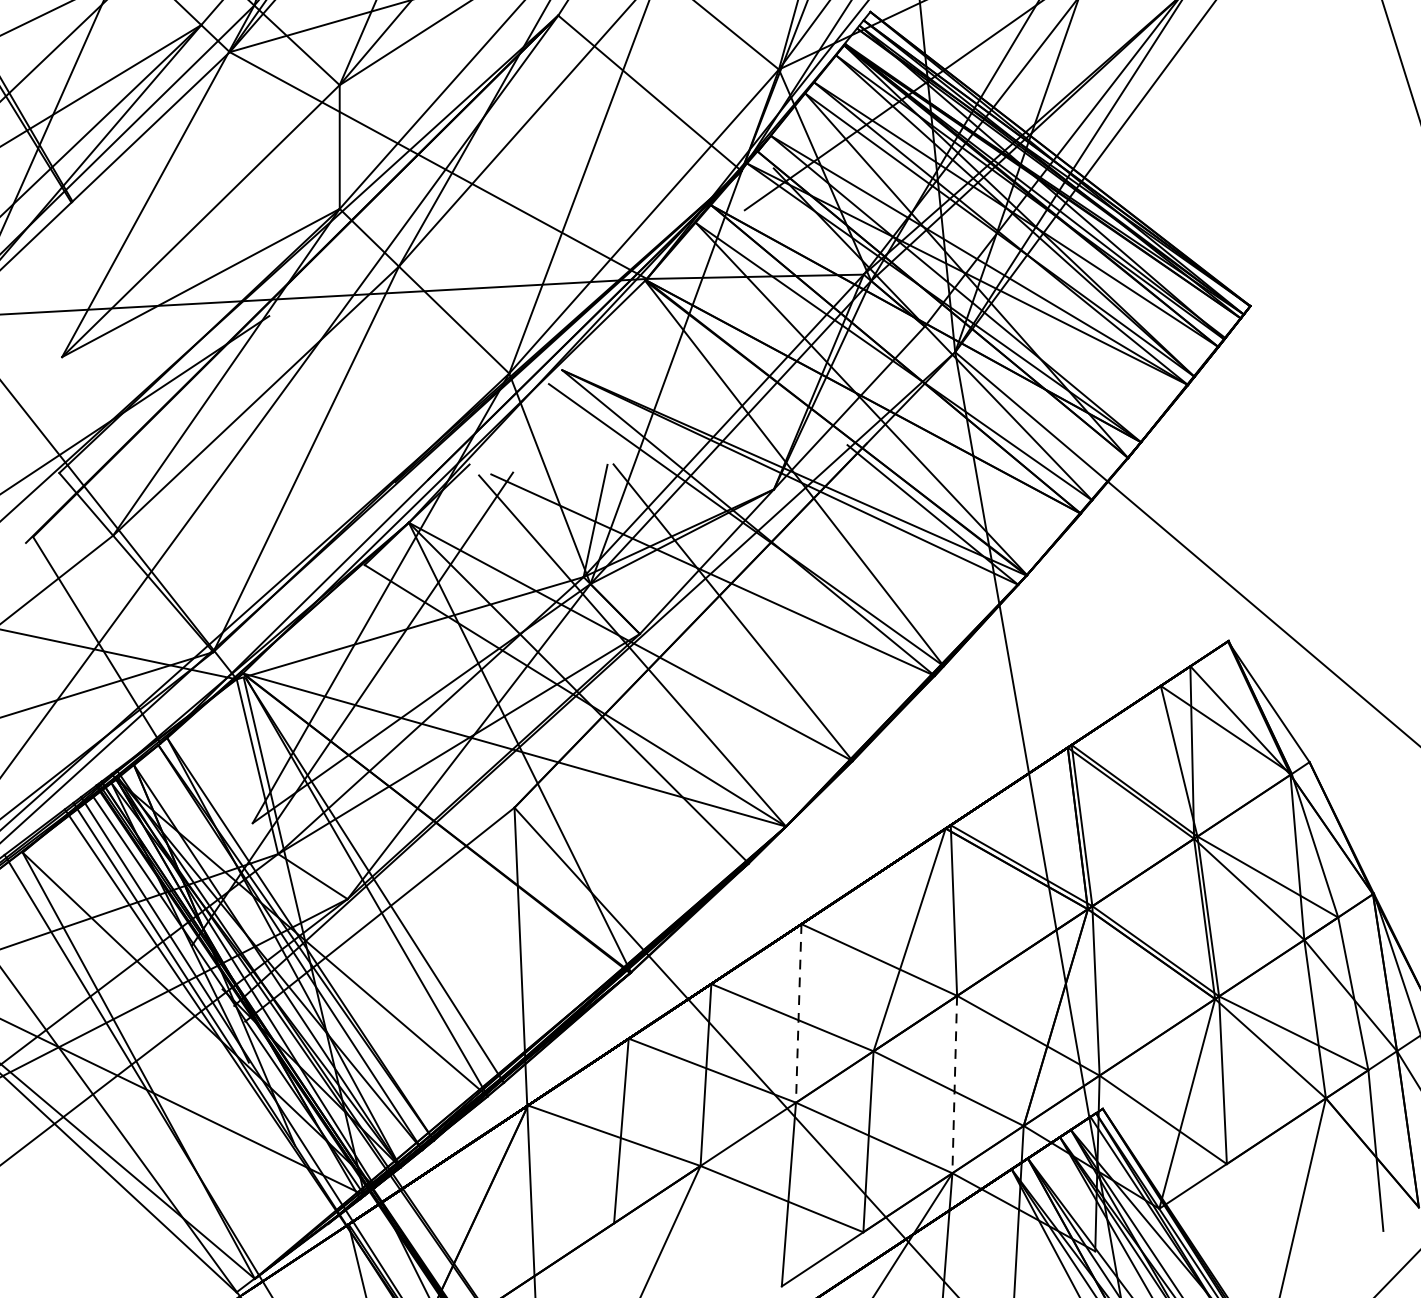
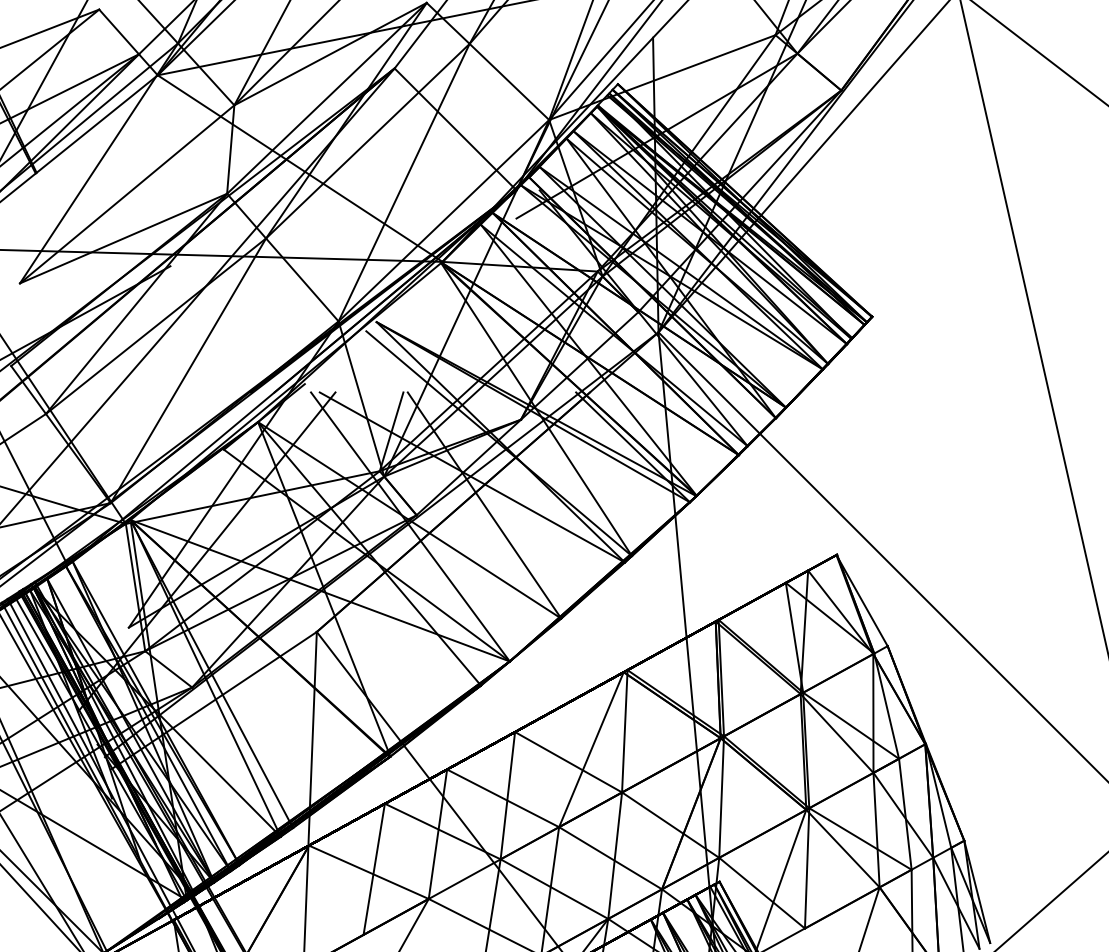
line: (798, 1014) -> (507, 796), dashed -> solid
line: (955, 1084) -> (615, 855), dashed -> solid

